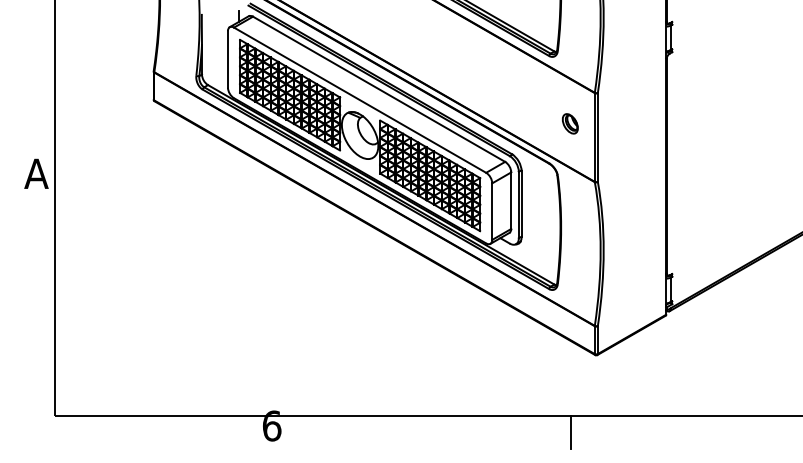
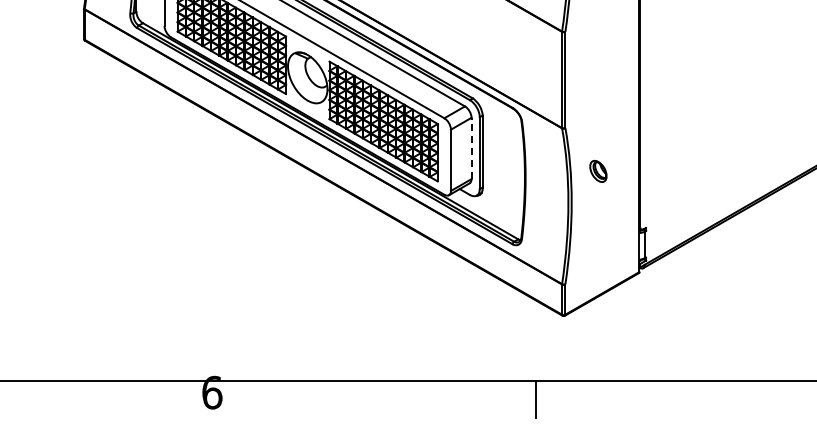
part: (570, 123) -> (598, 171), moved
line: (511, 200) -> (471, 148), solid -> dashed

